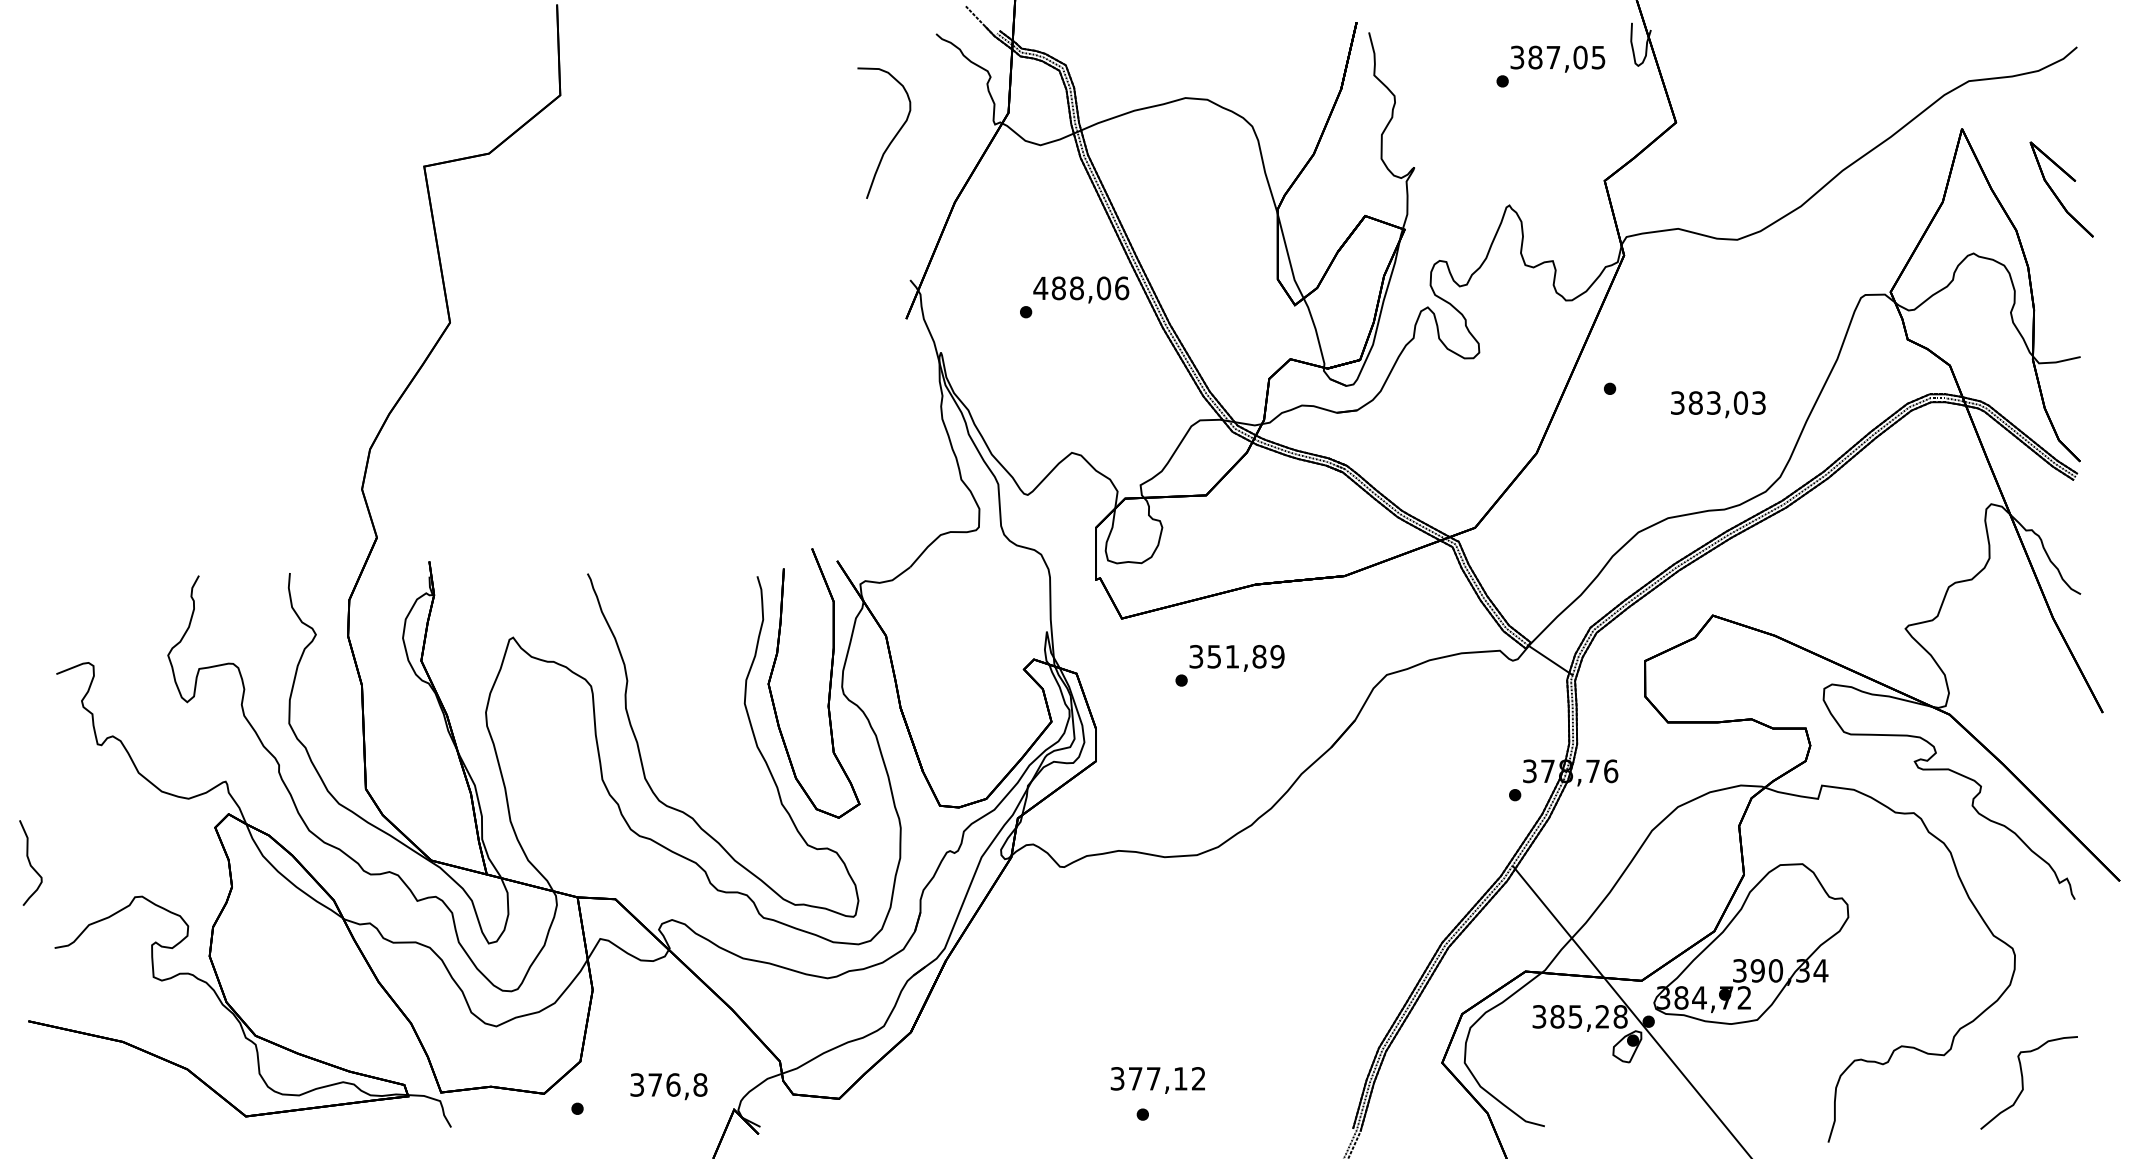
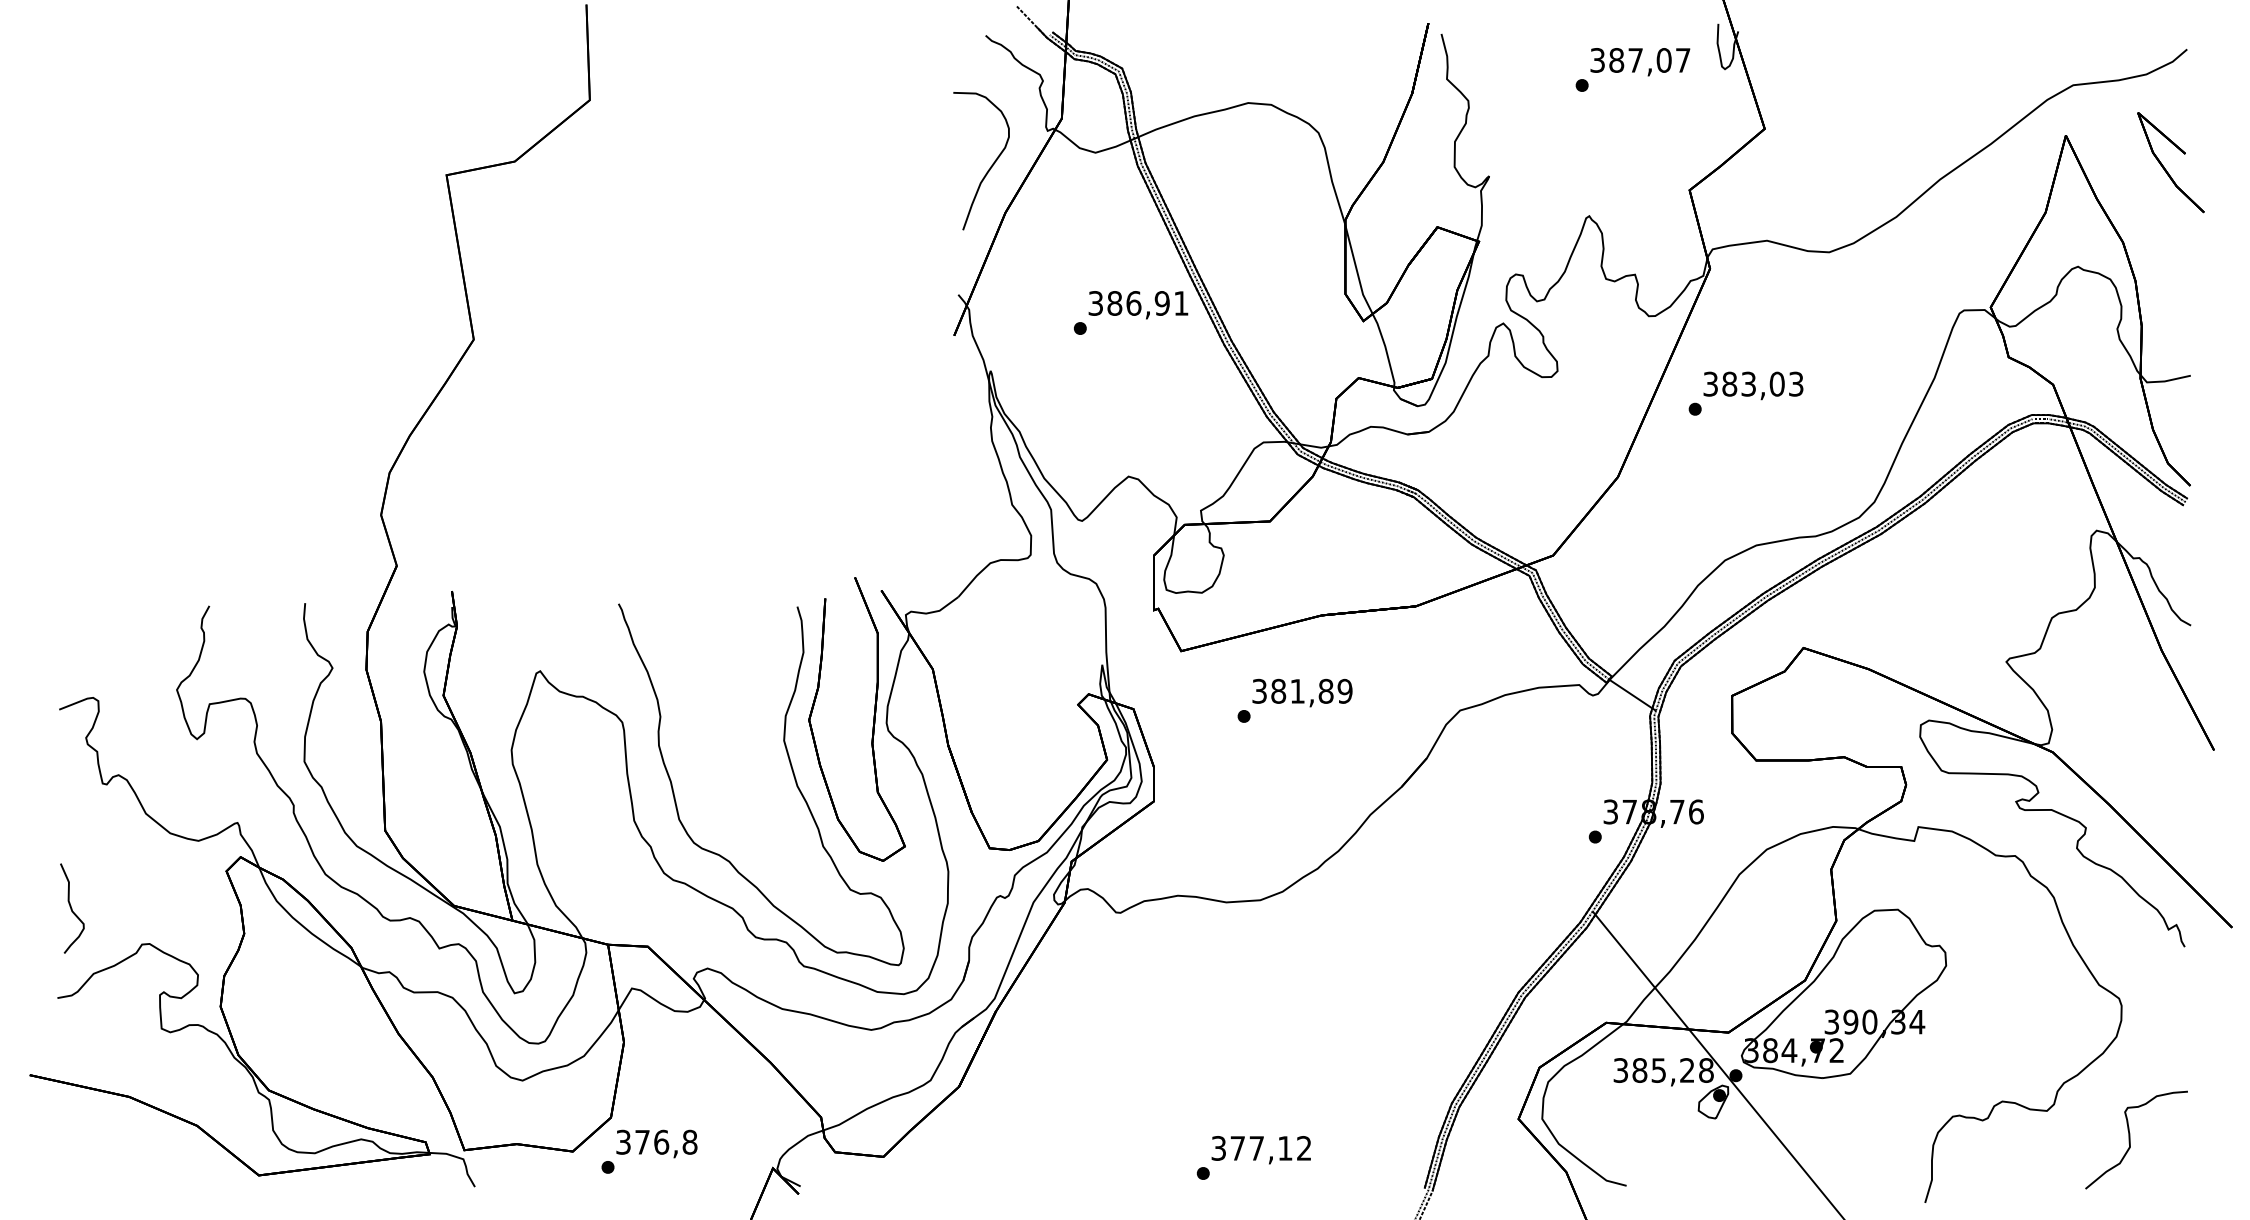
text: (1598, 57) -> (1683, 60), 387,05 -> 387,07
curve: (892, 138) -> (990, 166), moved
part: (2056, 194) -> (2165, 167), moved
text: (1081, 288) -> (1138, 303), 488,06 -> 386,91
text: (1718, 404) -> (1753, 385), moved
text: (1214, 656) -> (1278, 691), 351,89 -> 381,89
curve: (30, 862) -> (72, 907), moved
text: (1157, 1080) -> (1260, 1150), moved
text: (668, 1086) -> (656, 1143), moved

